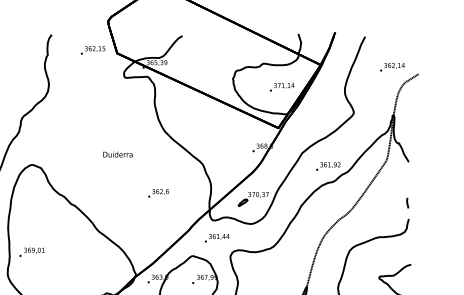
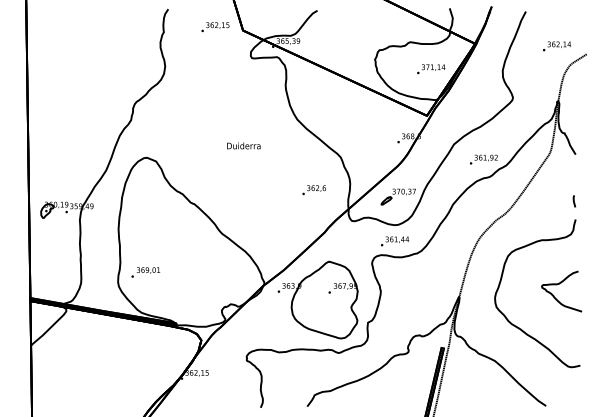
text: (158, 193) -> (314, 190), moved
text: (217, 238) -> (395, 241), moved
text: (31, 252) -> (145, 272), moved

